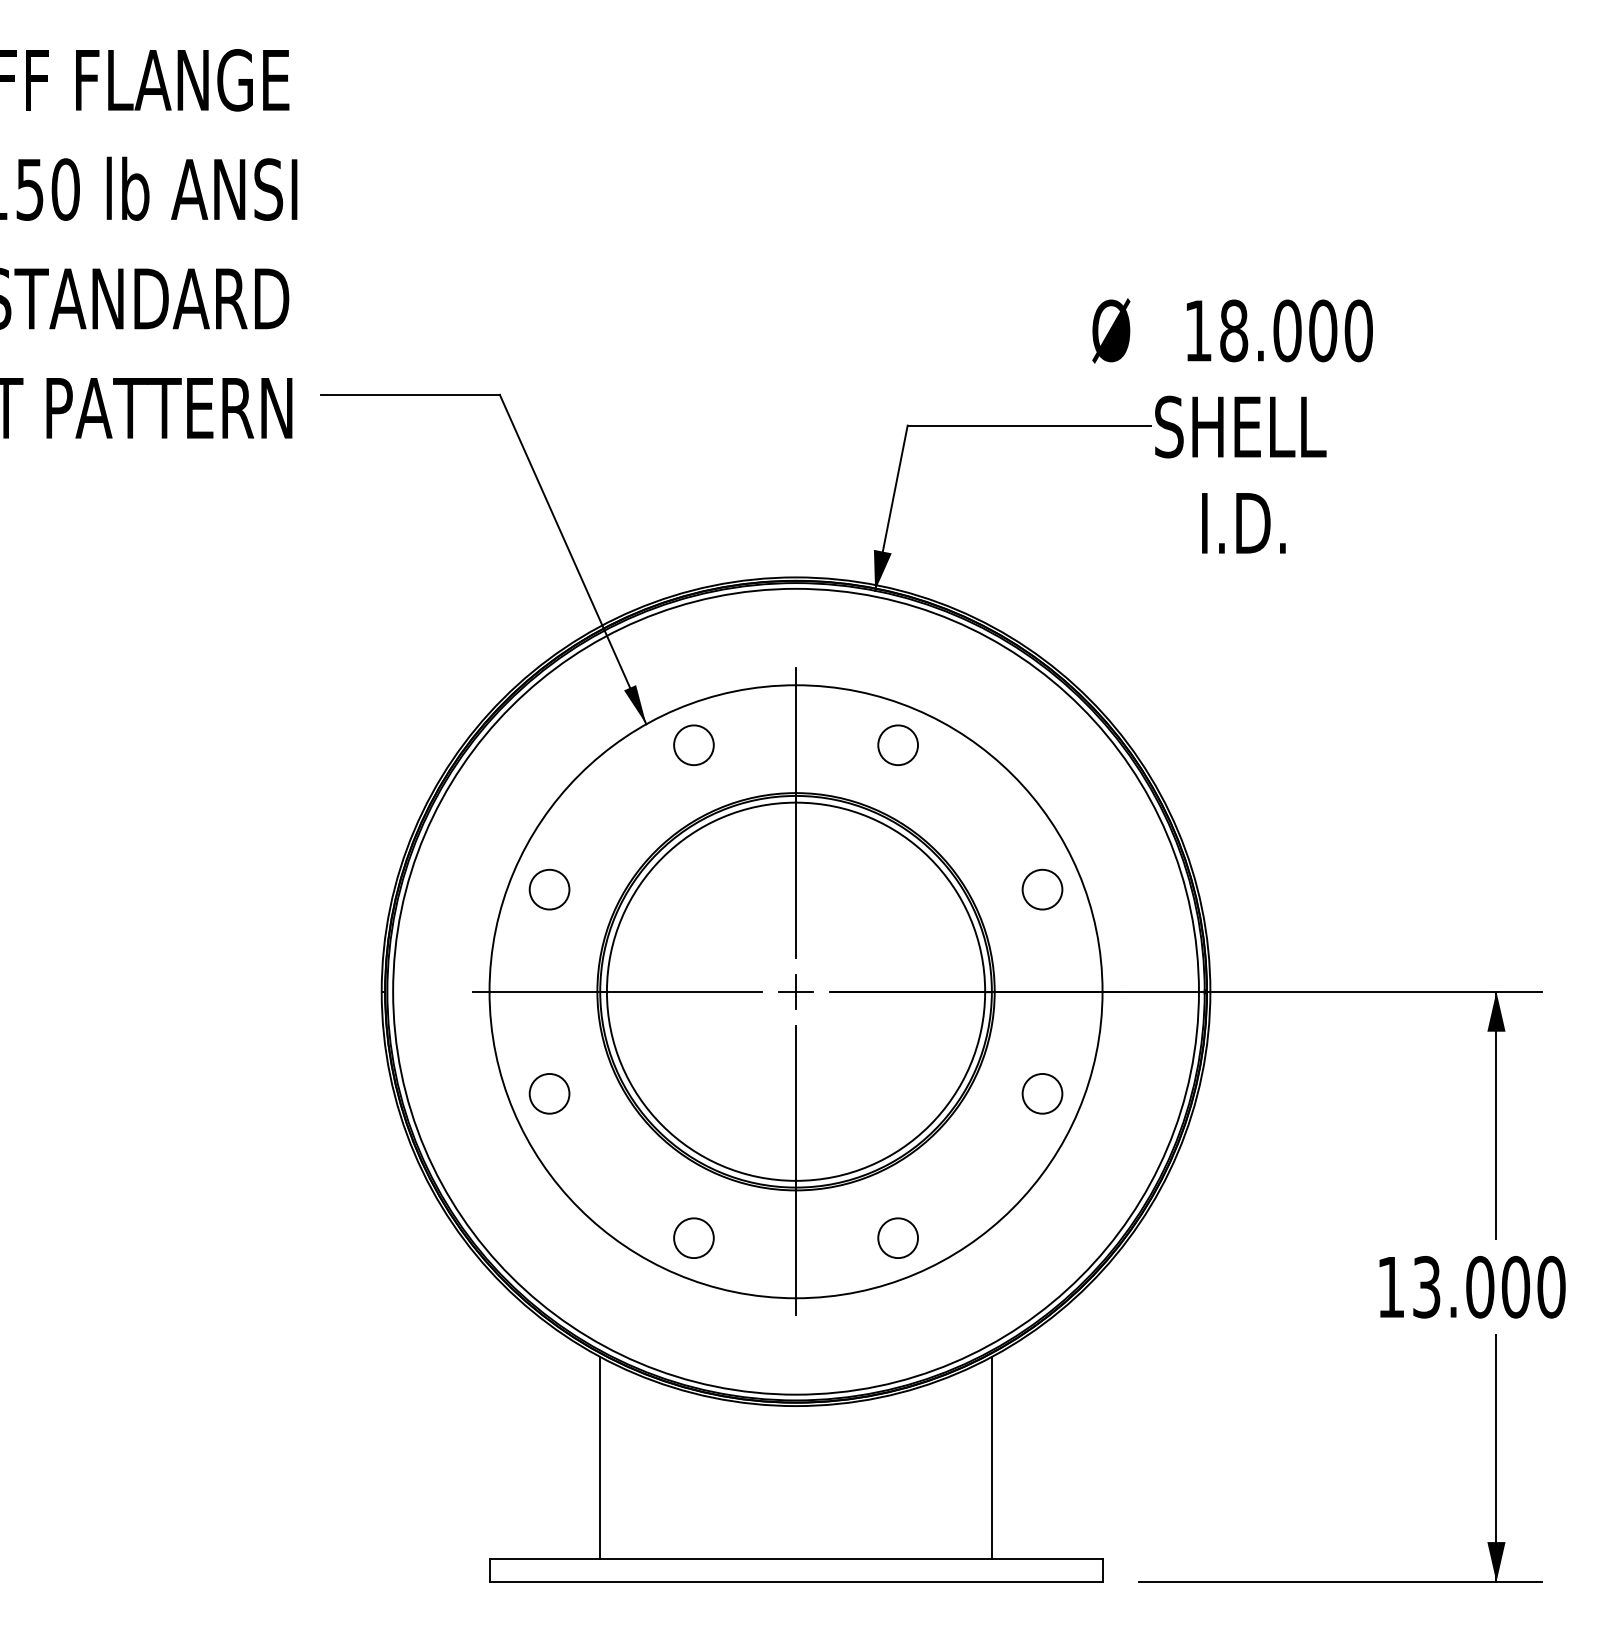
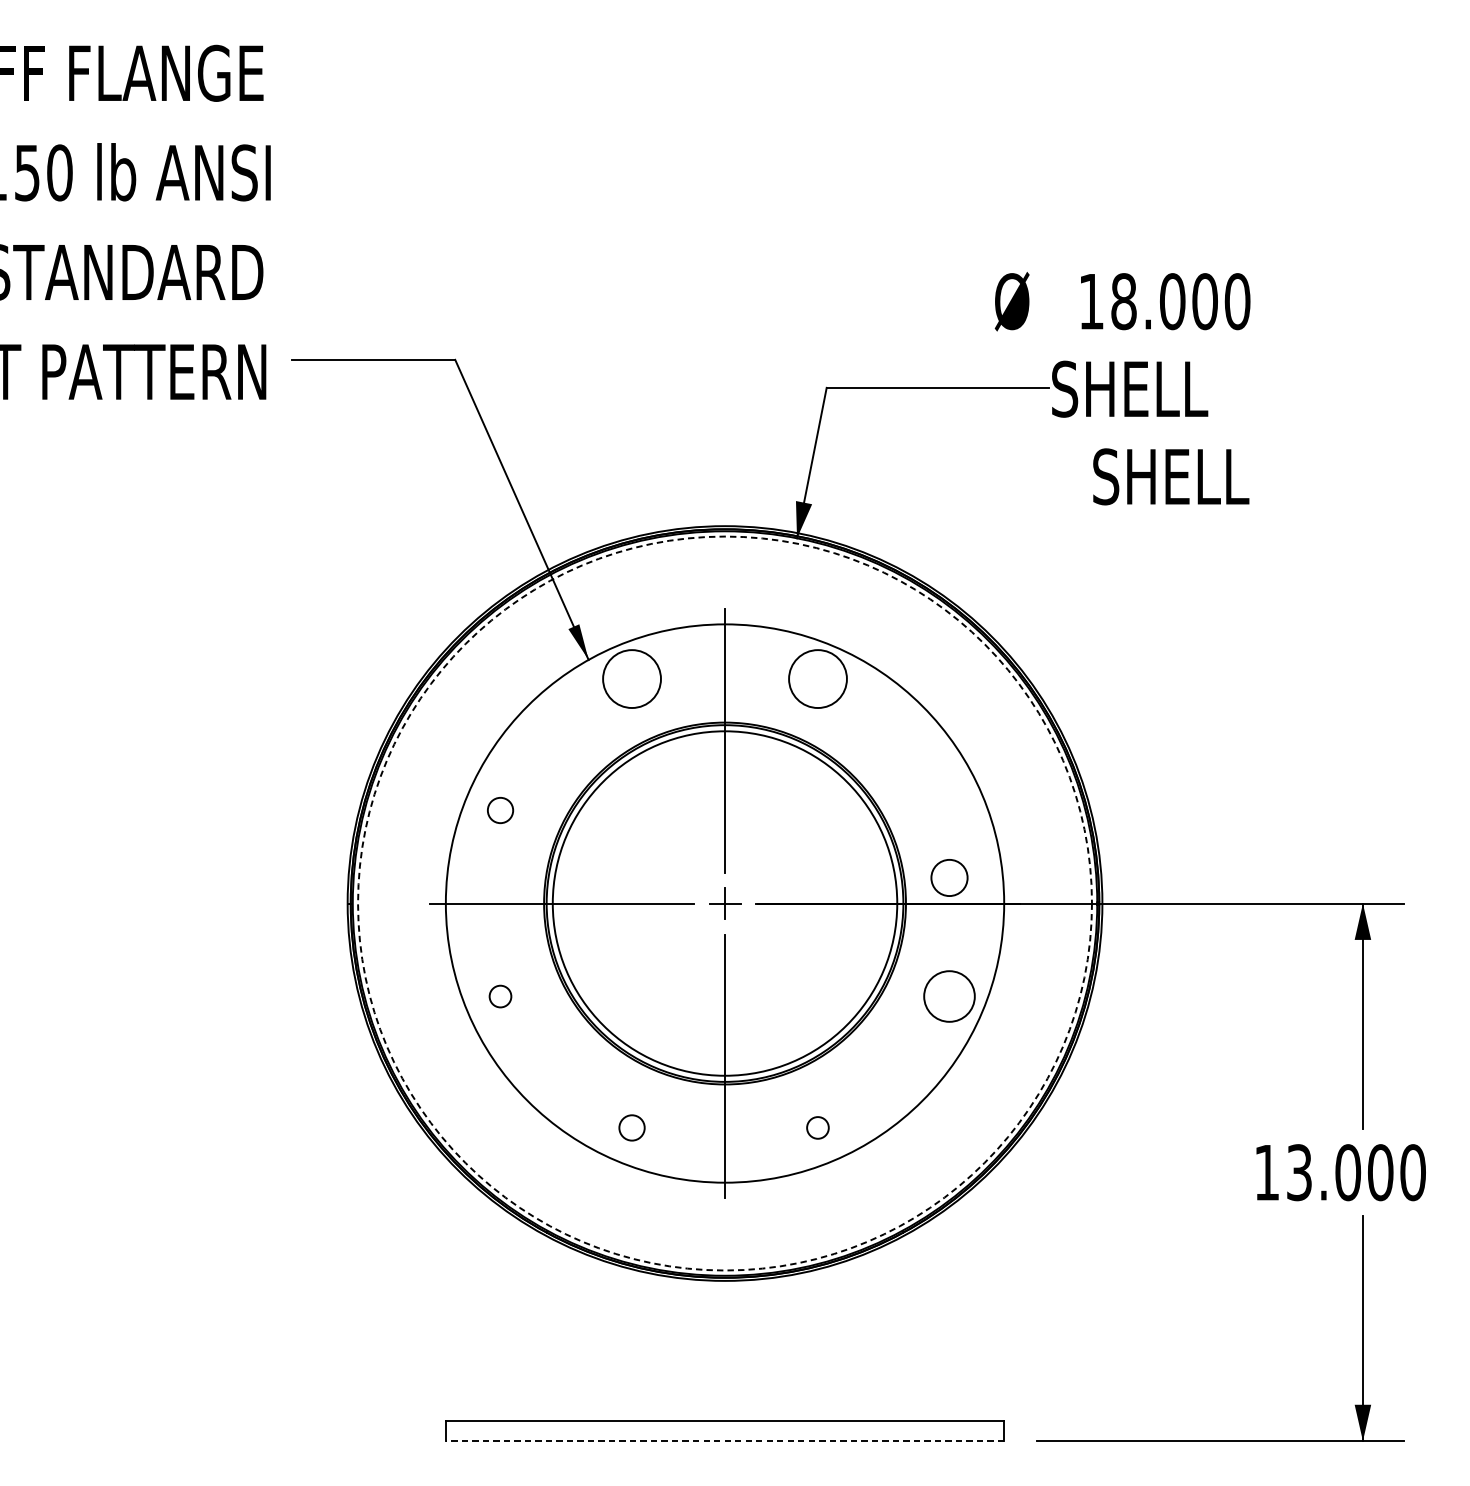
text: (1285, 523) -> (1170, 477), I.D. -> SHELL
circle: (693, 745) -> (631, 679), size x1.6
circle: (898, 745) -> (818, 679), size x1.6
circle: (549, 889) -> (500, 810), size x0.7
circle: (1042, 889) -> (949, 877), moved
circle: (795, 991) -> (724, 903), solid -> dashed
circle: (549, 1093) -> (500, 996), size x0.6
circle: (1042, 1093) -> (949, 996), size x1.4
circle: (693, 1237) -> (631, 1127), size x0.7
circle: (897, 1237) -> (817, 1127), size x0.6
line: (600, 1457) -> (546, 1327), removed
line: (991, 1457) -> (903, 1327), removed
line: (796, 1582) -> (725, 1441), solid -> dashed

